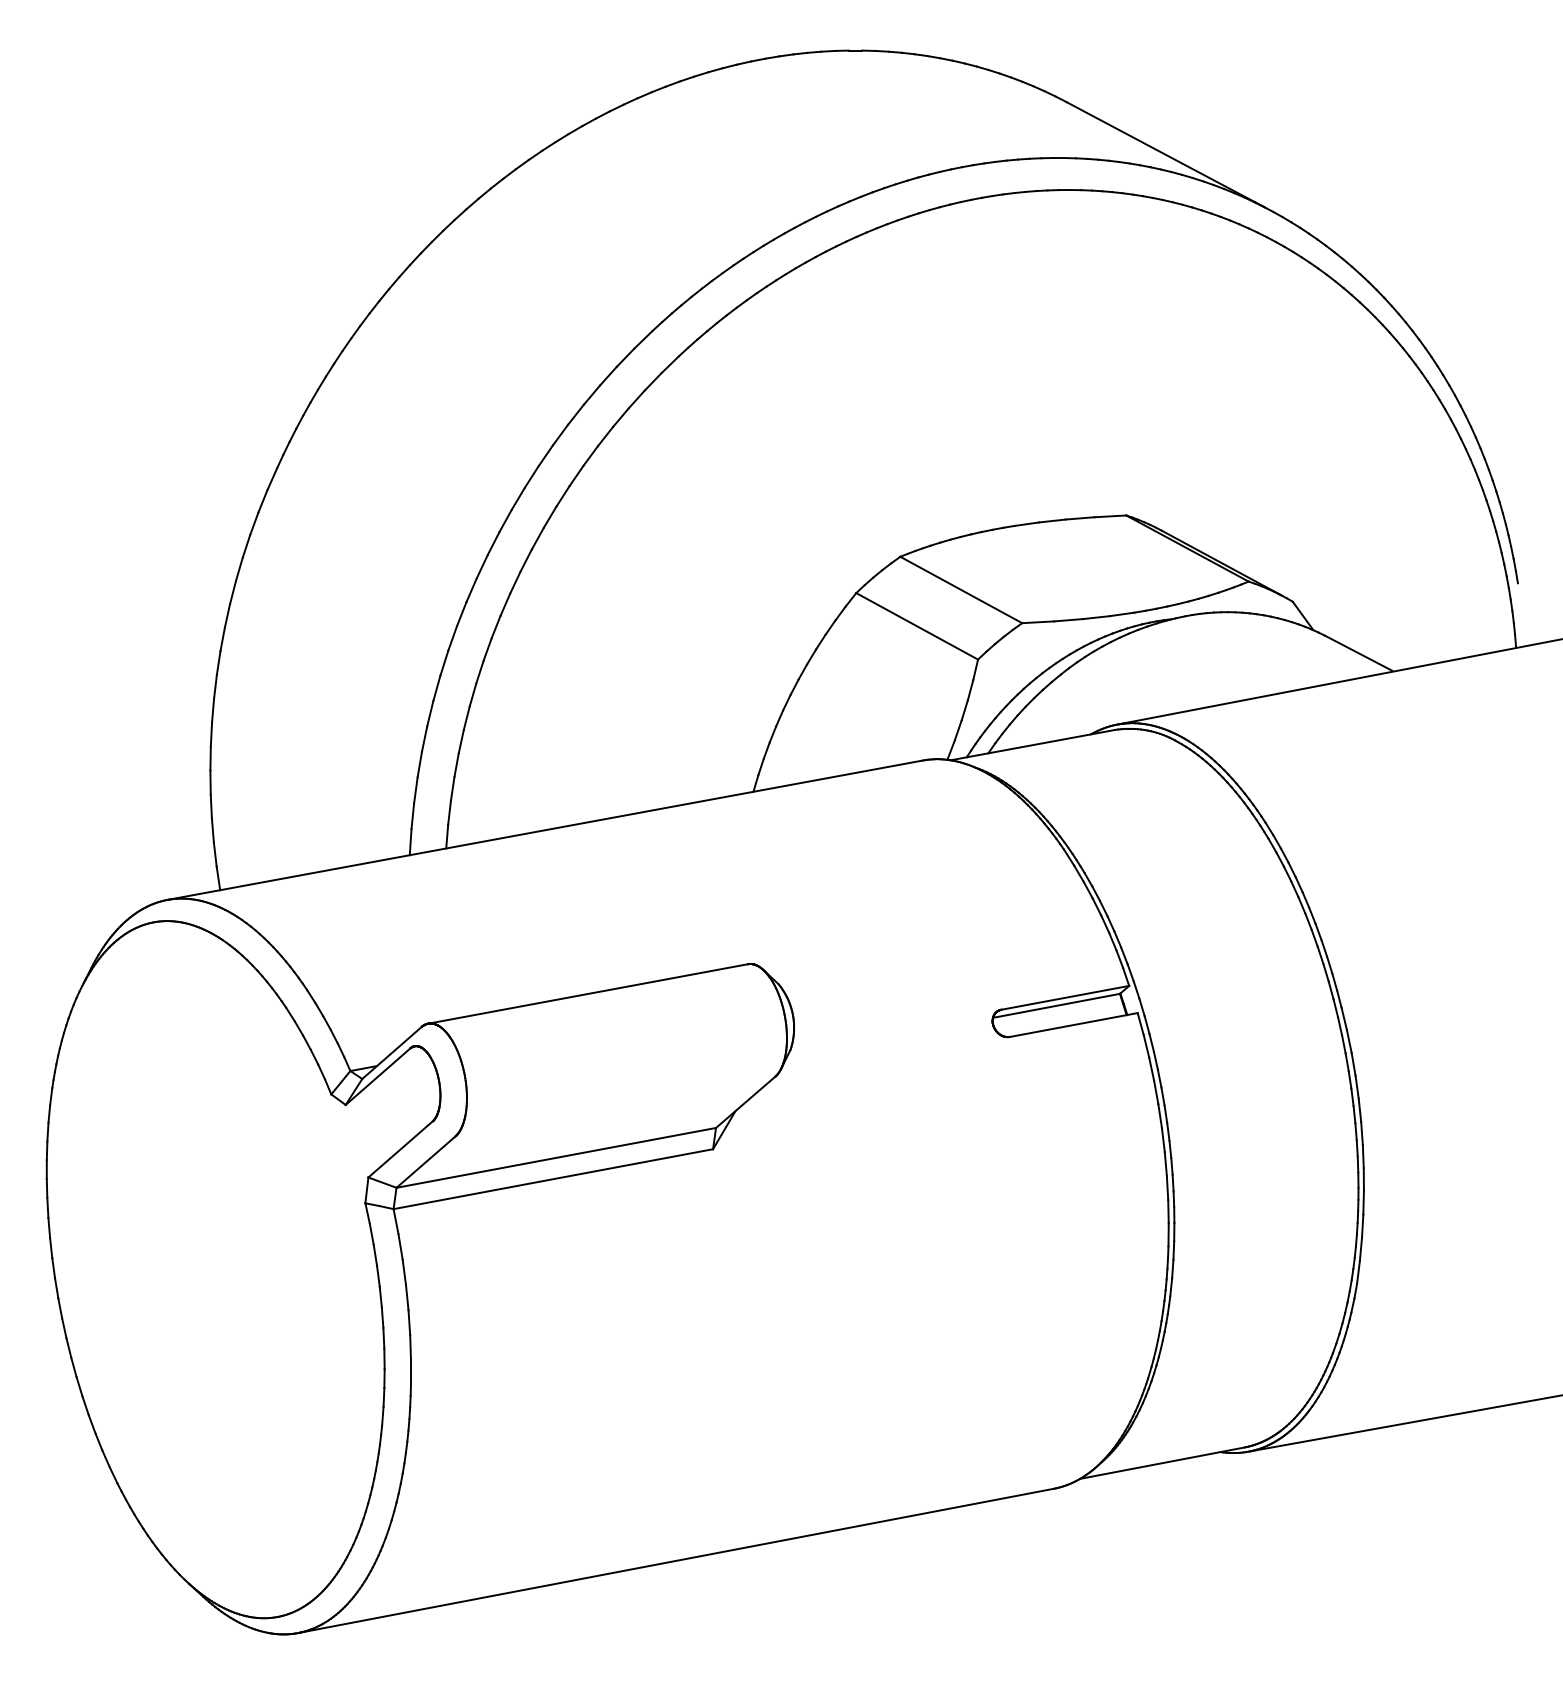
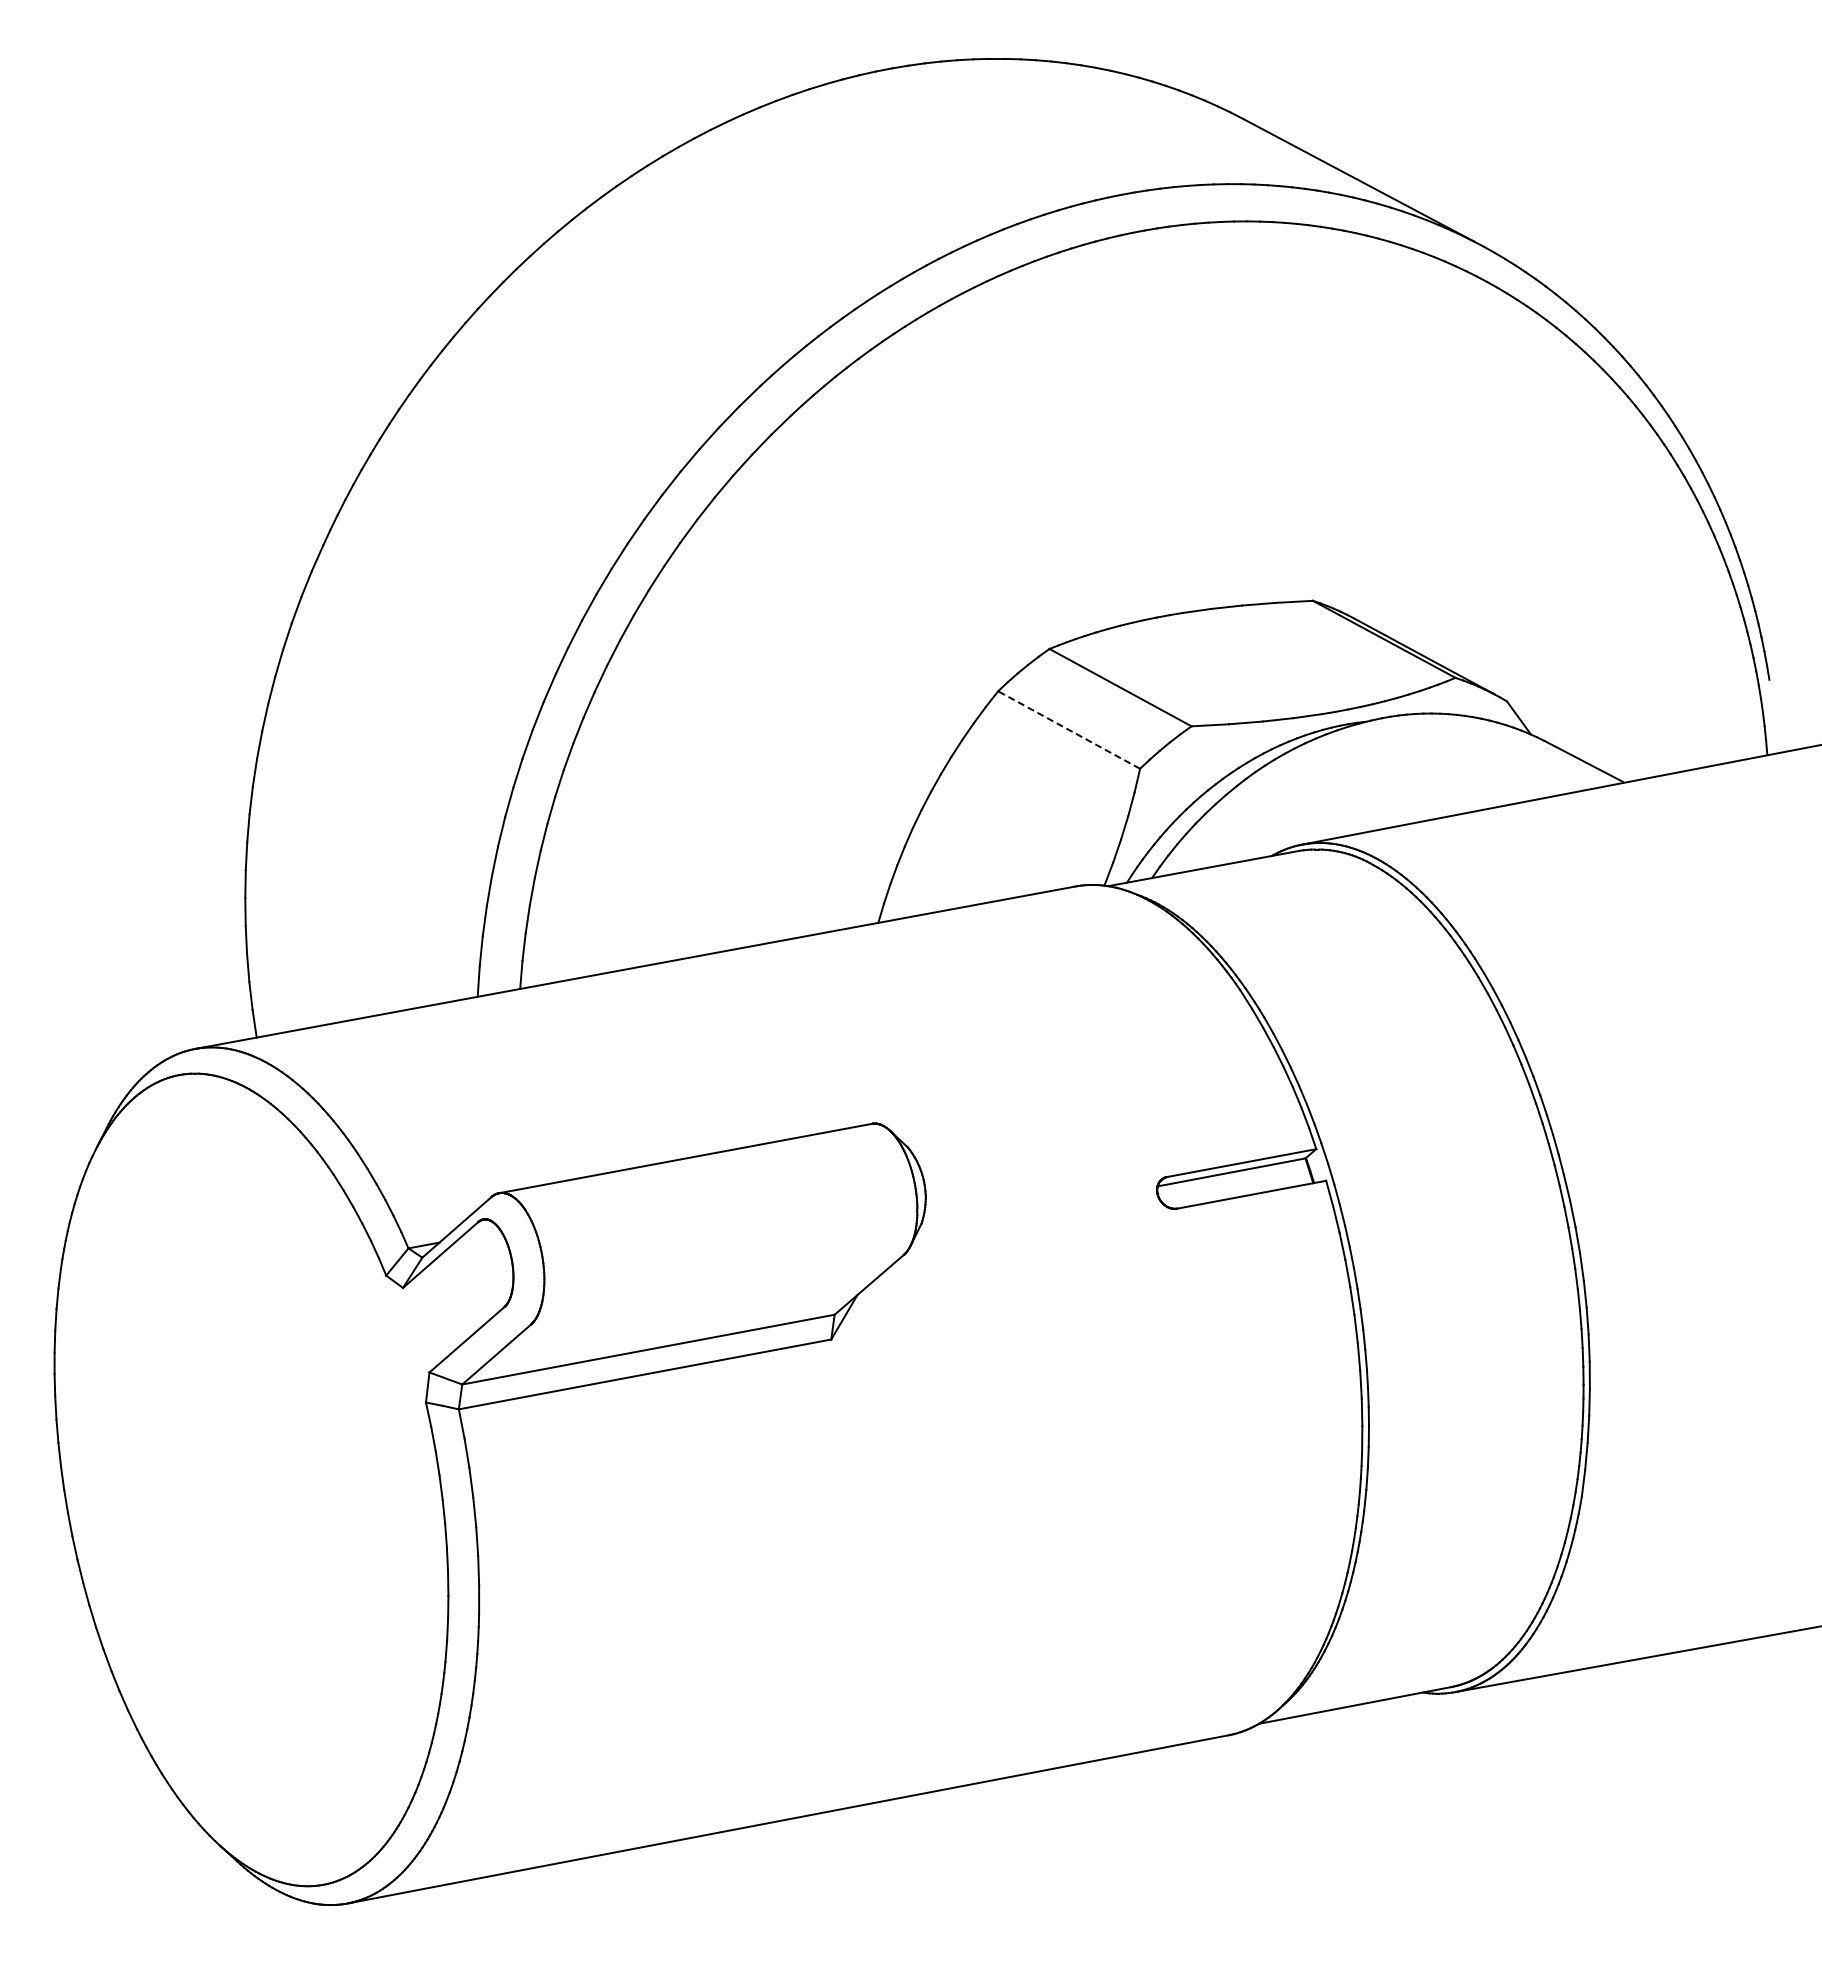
line: (917, 626) -> (1069, 730), solid -> dashed

